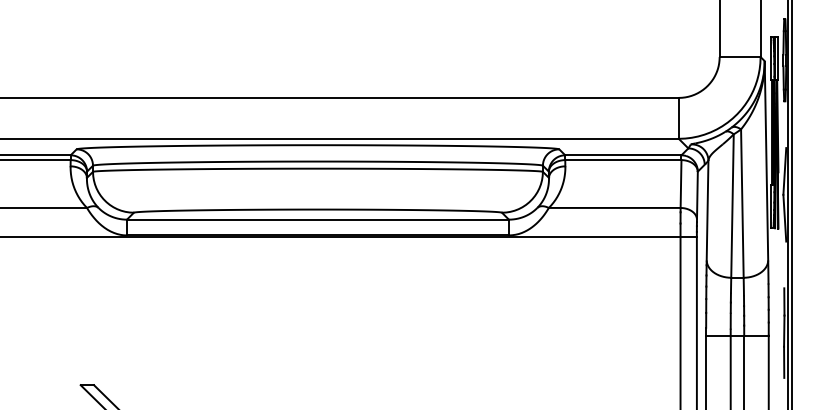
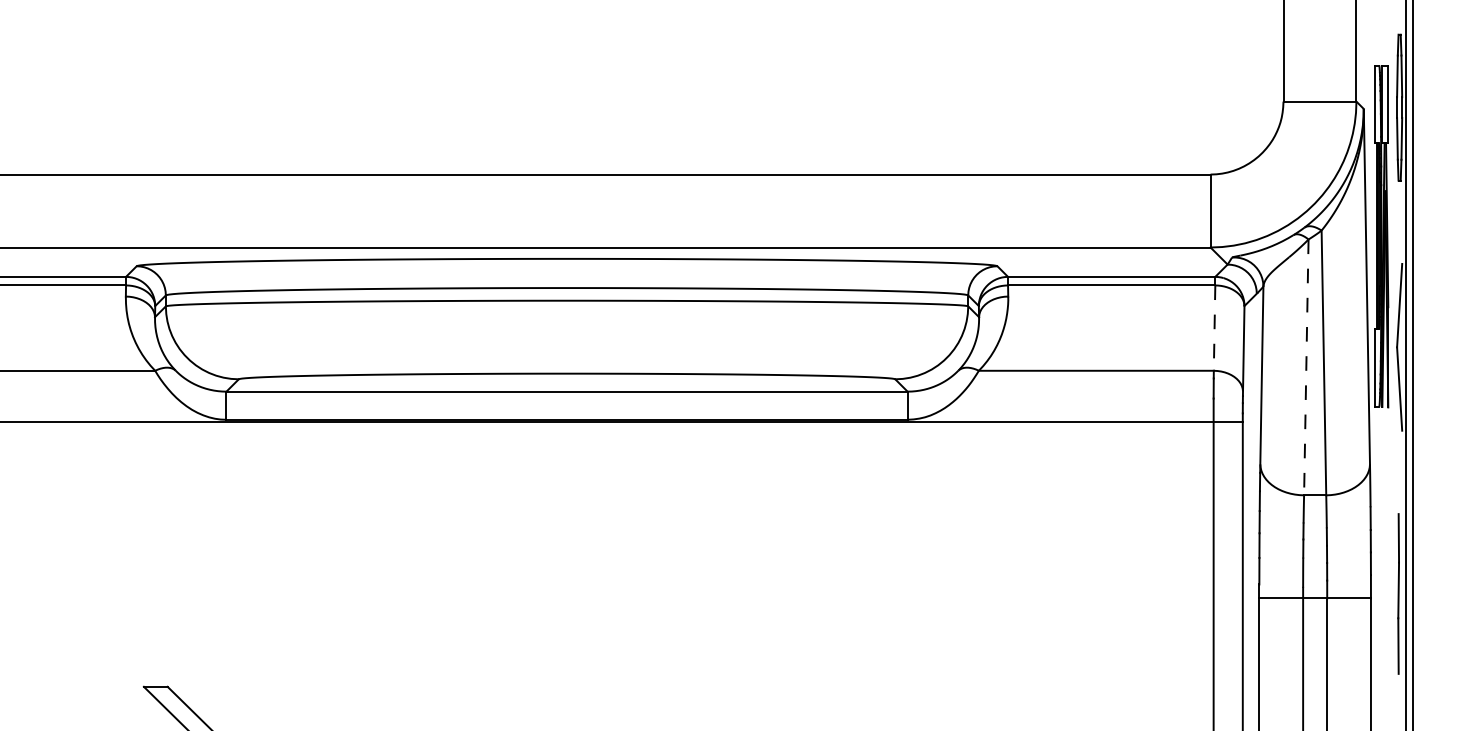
line: (681, 184) -> (1215, 328), solid -> dashed
line: (732, 206) -> (1306, 368), solid -> dashed

